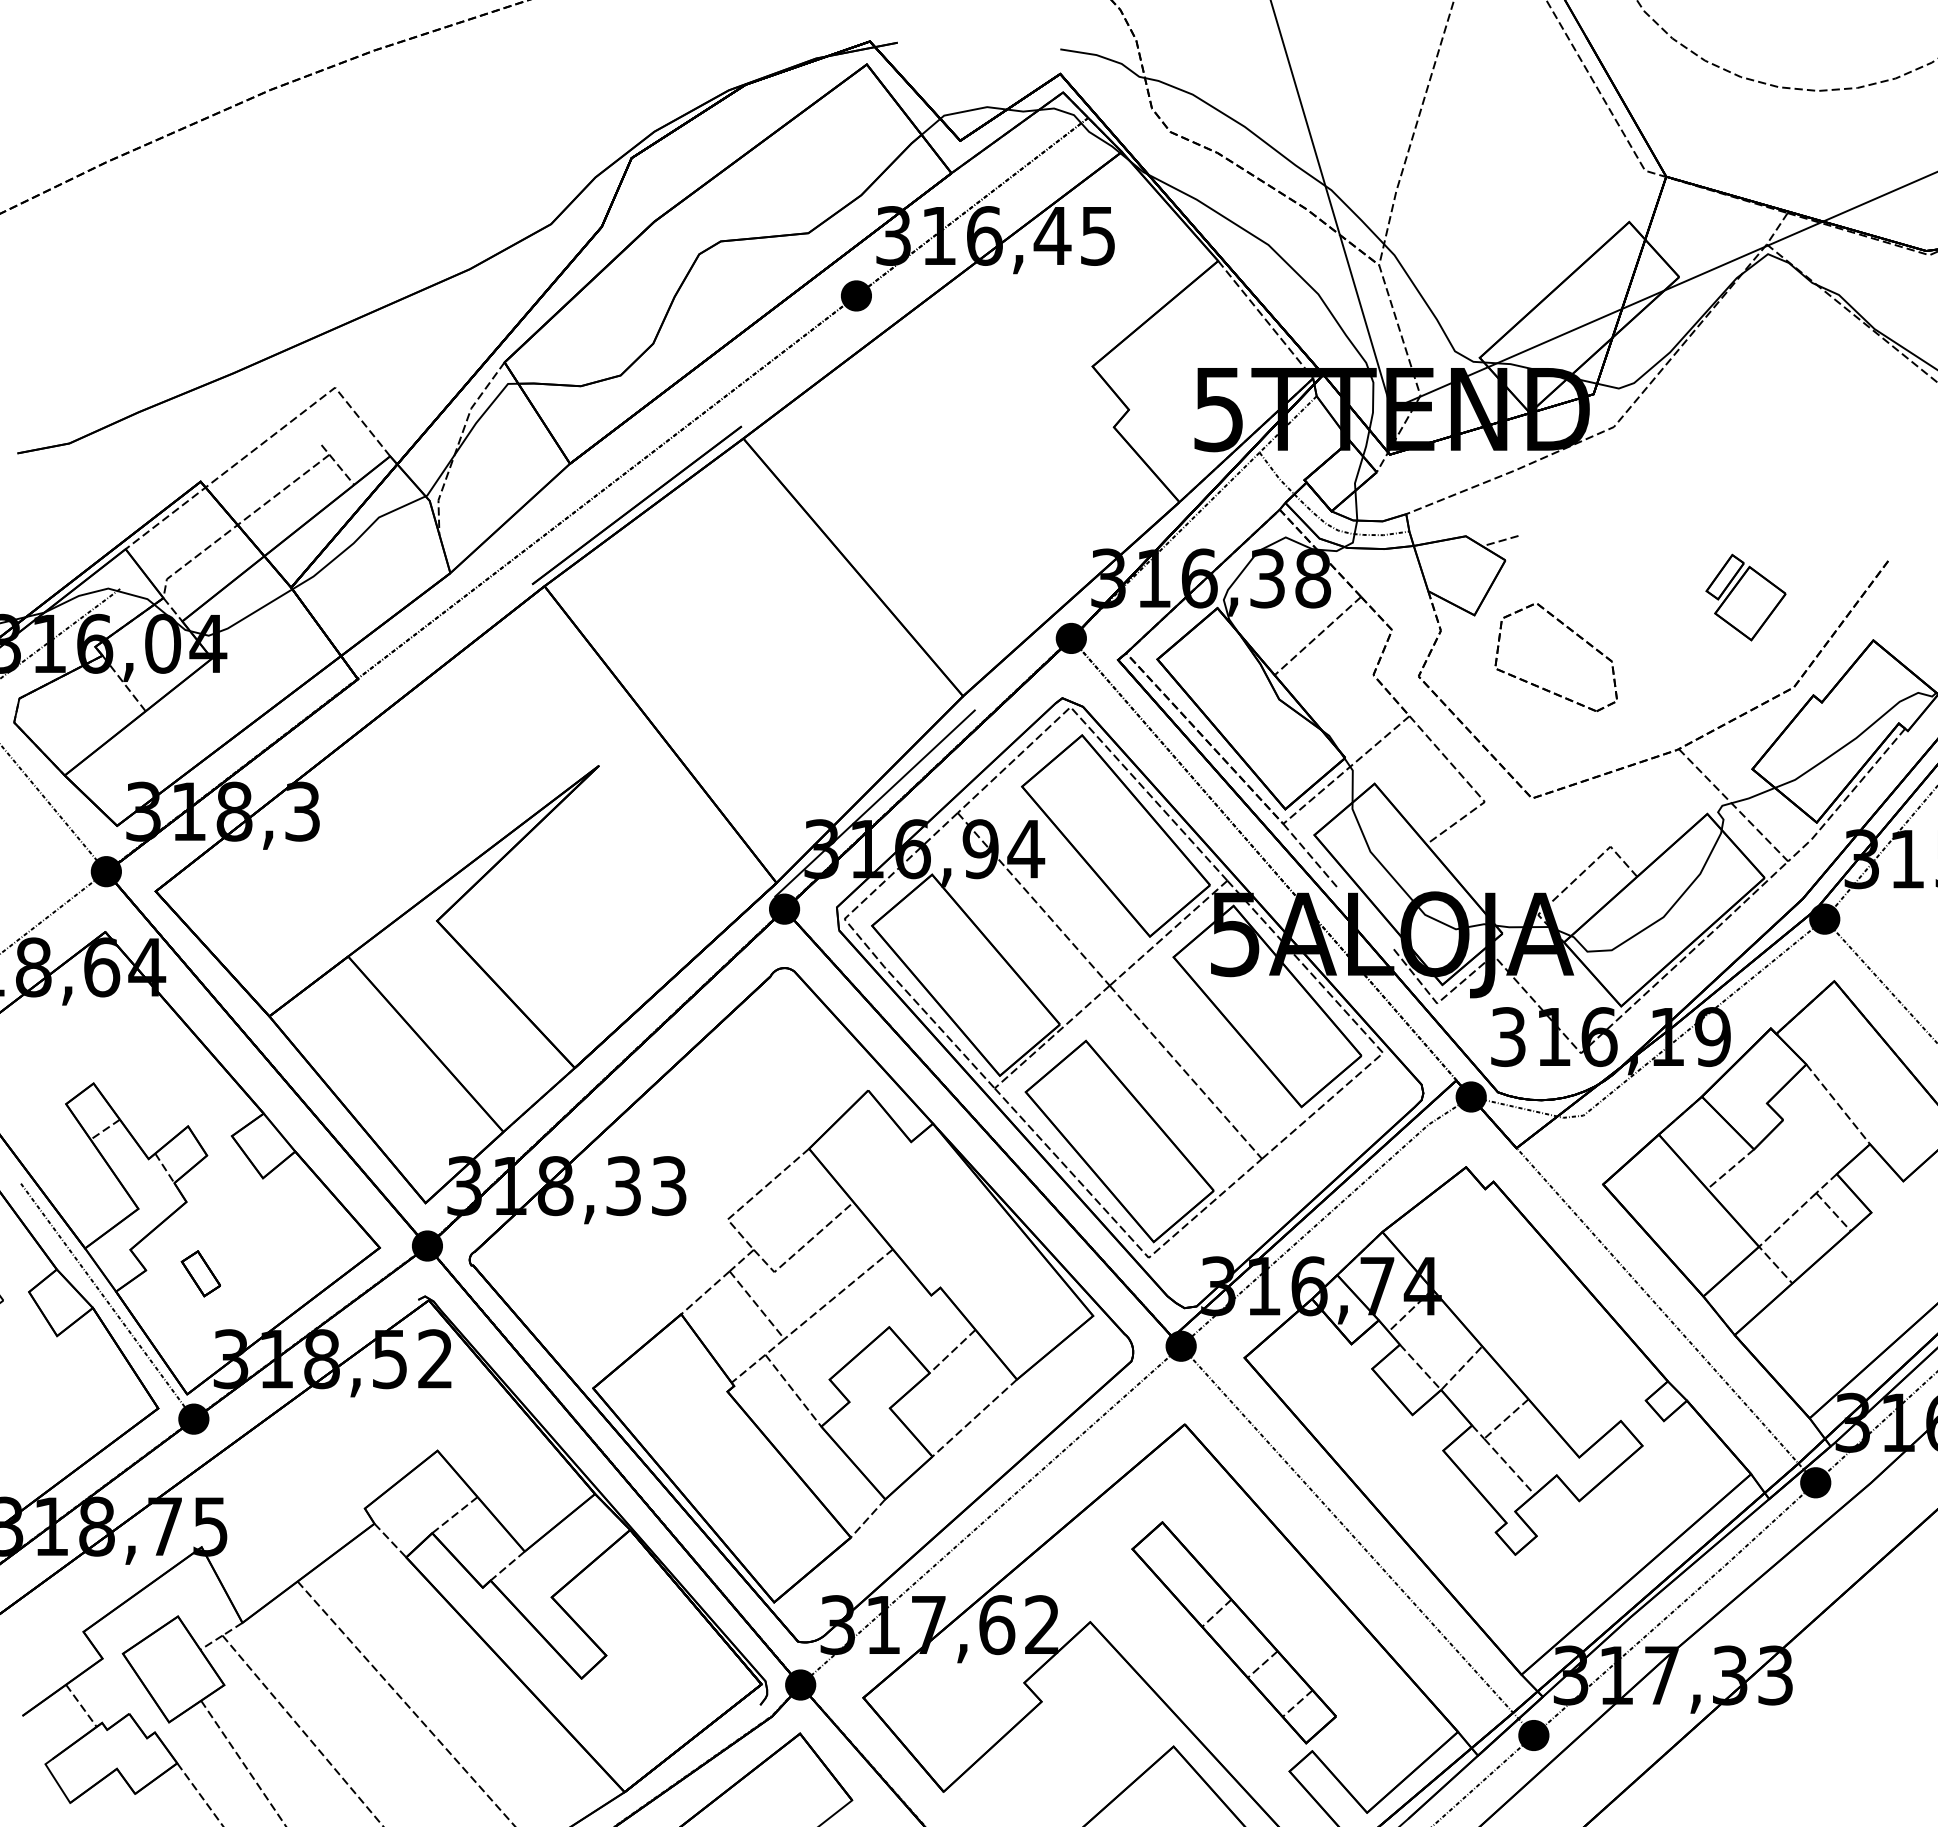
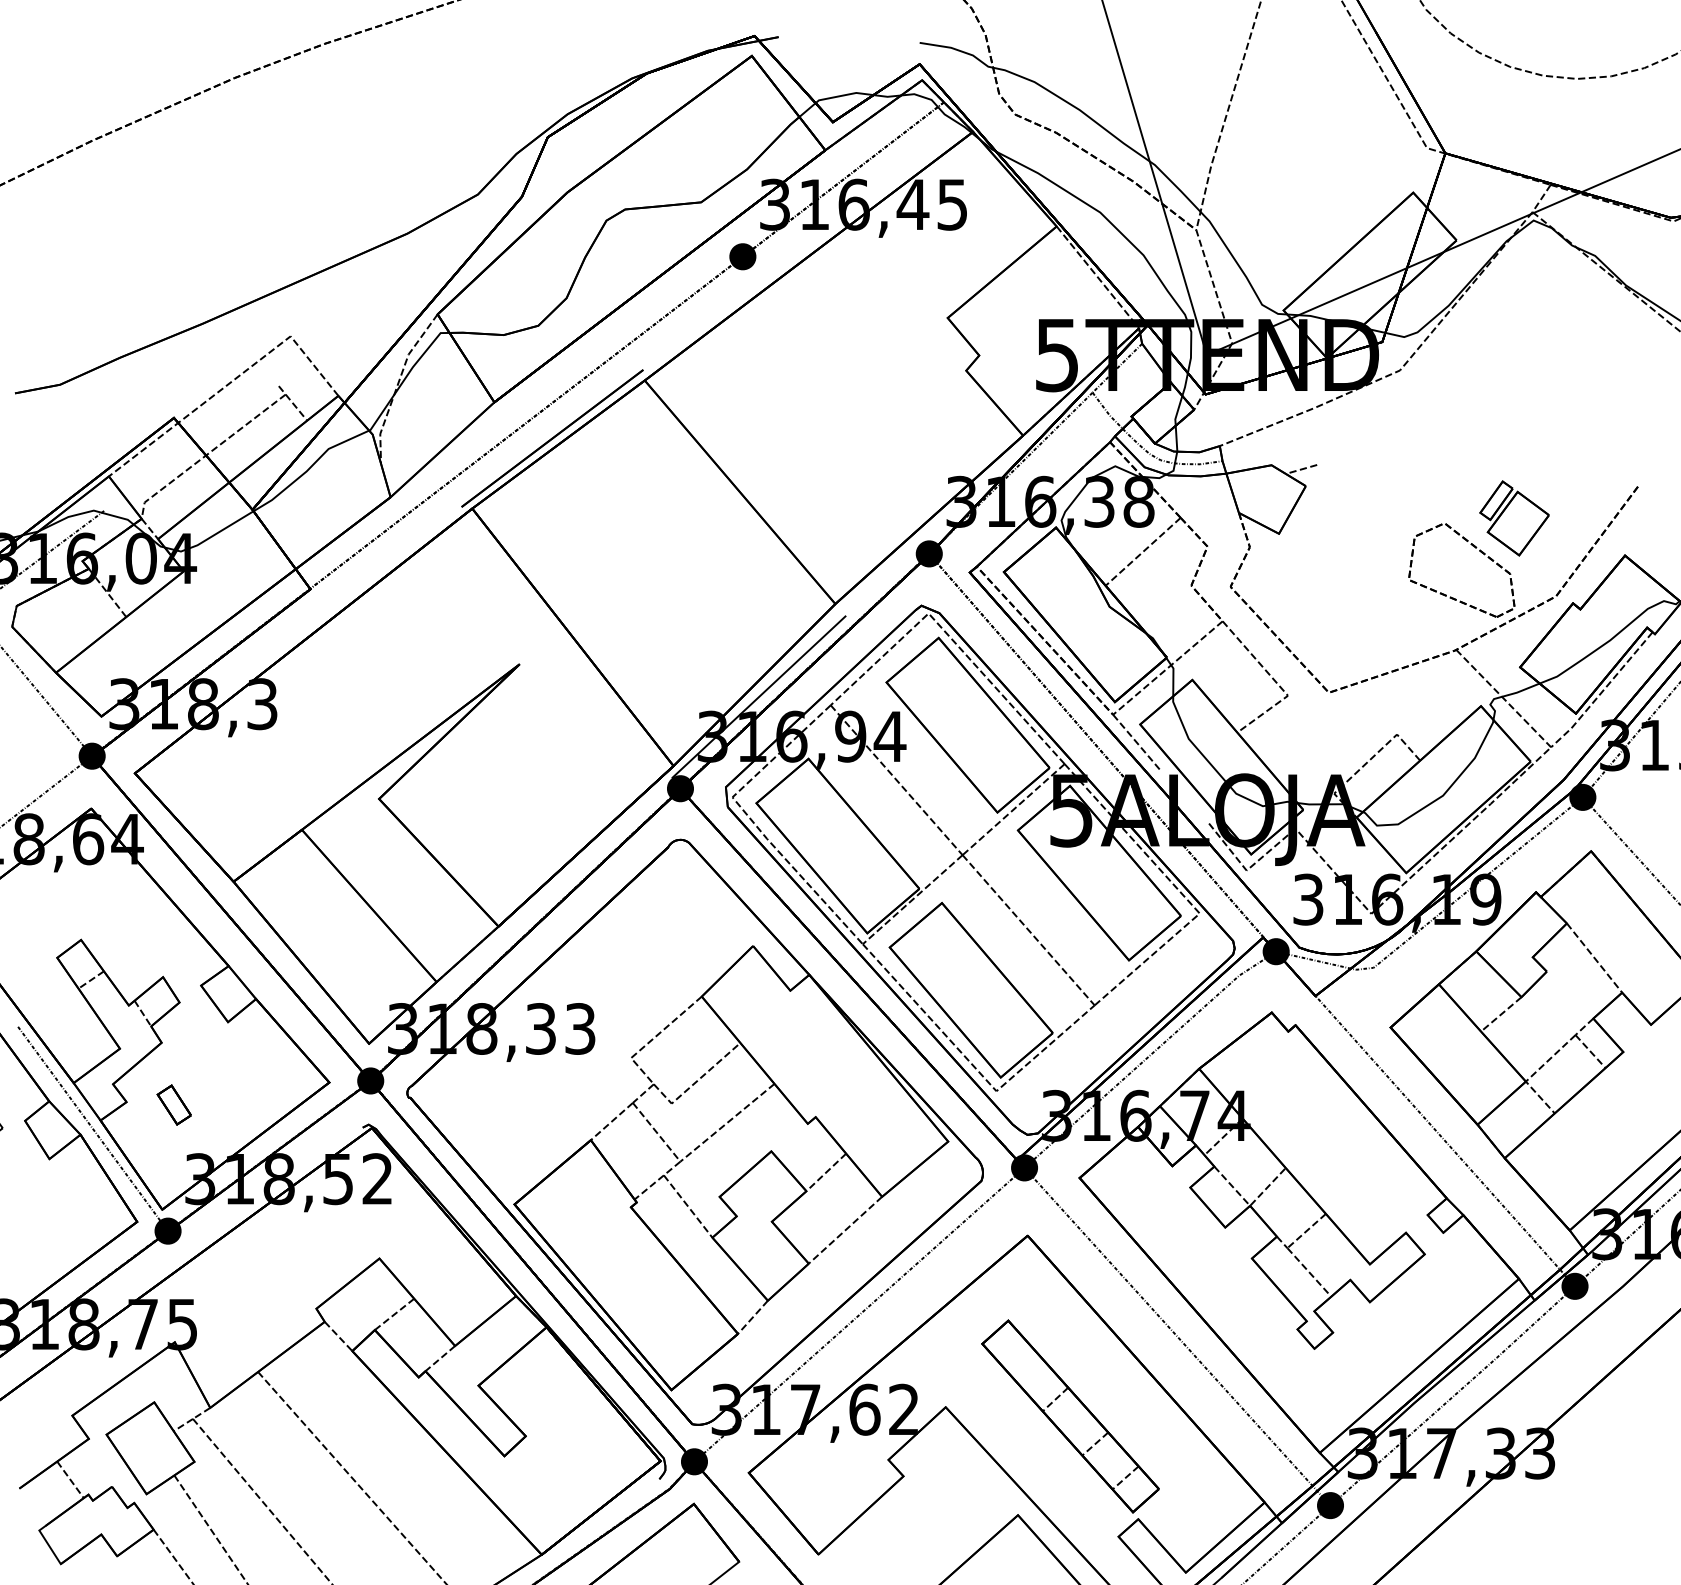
part: (1572, 632) -> (1475, 548), moved

